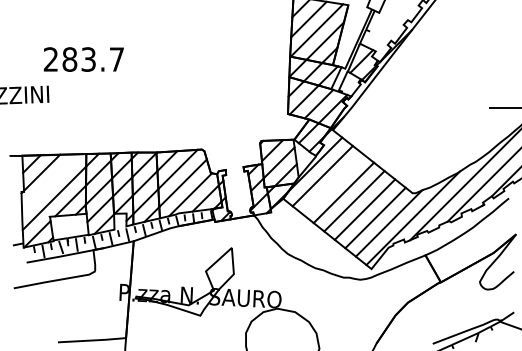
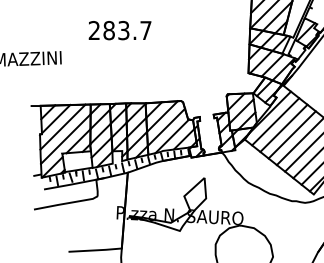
text: (83, 59) -> (119, 30), moved
line: (50, 182) -> (62, 126), added
line: (333, 184) -> (284, 128), added

